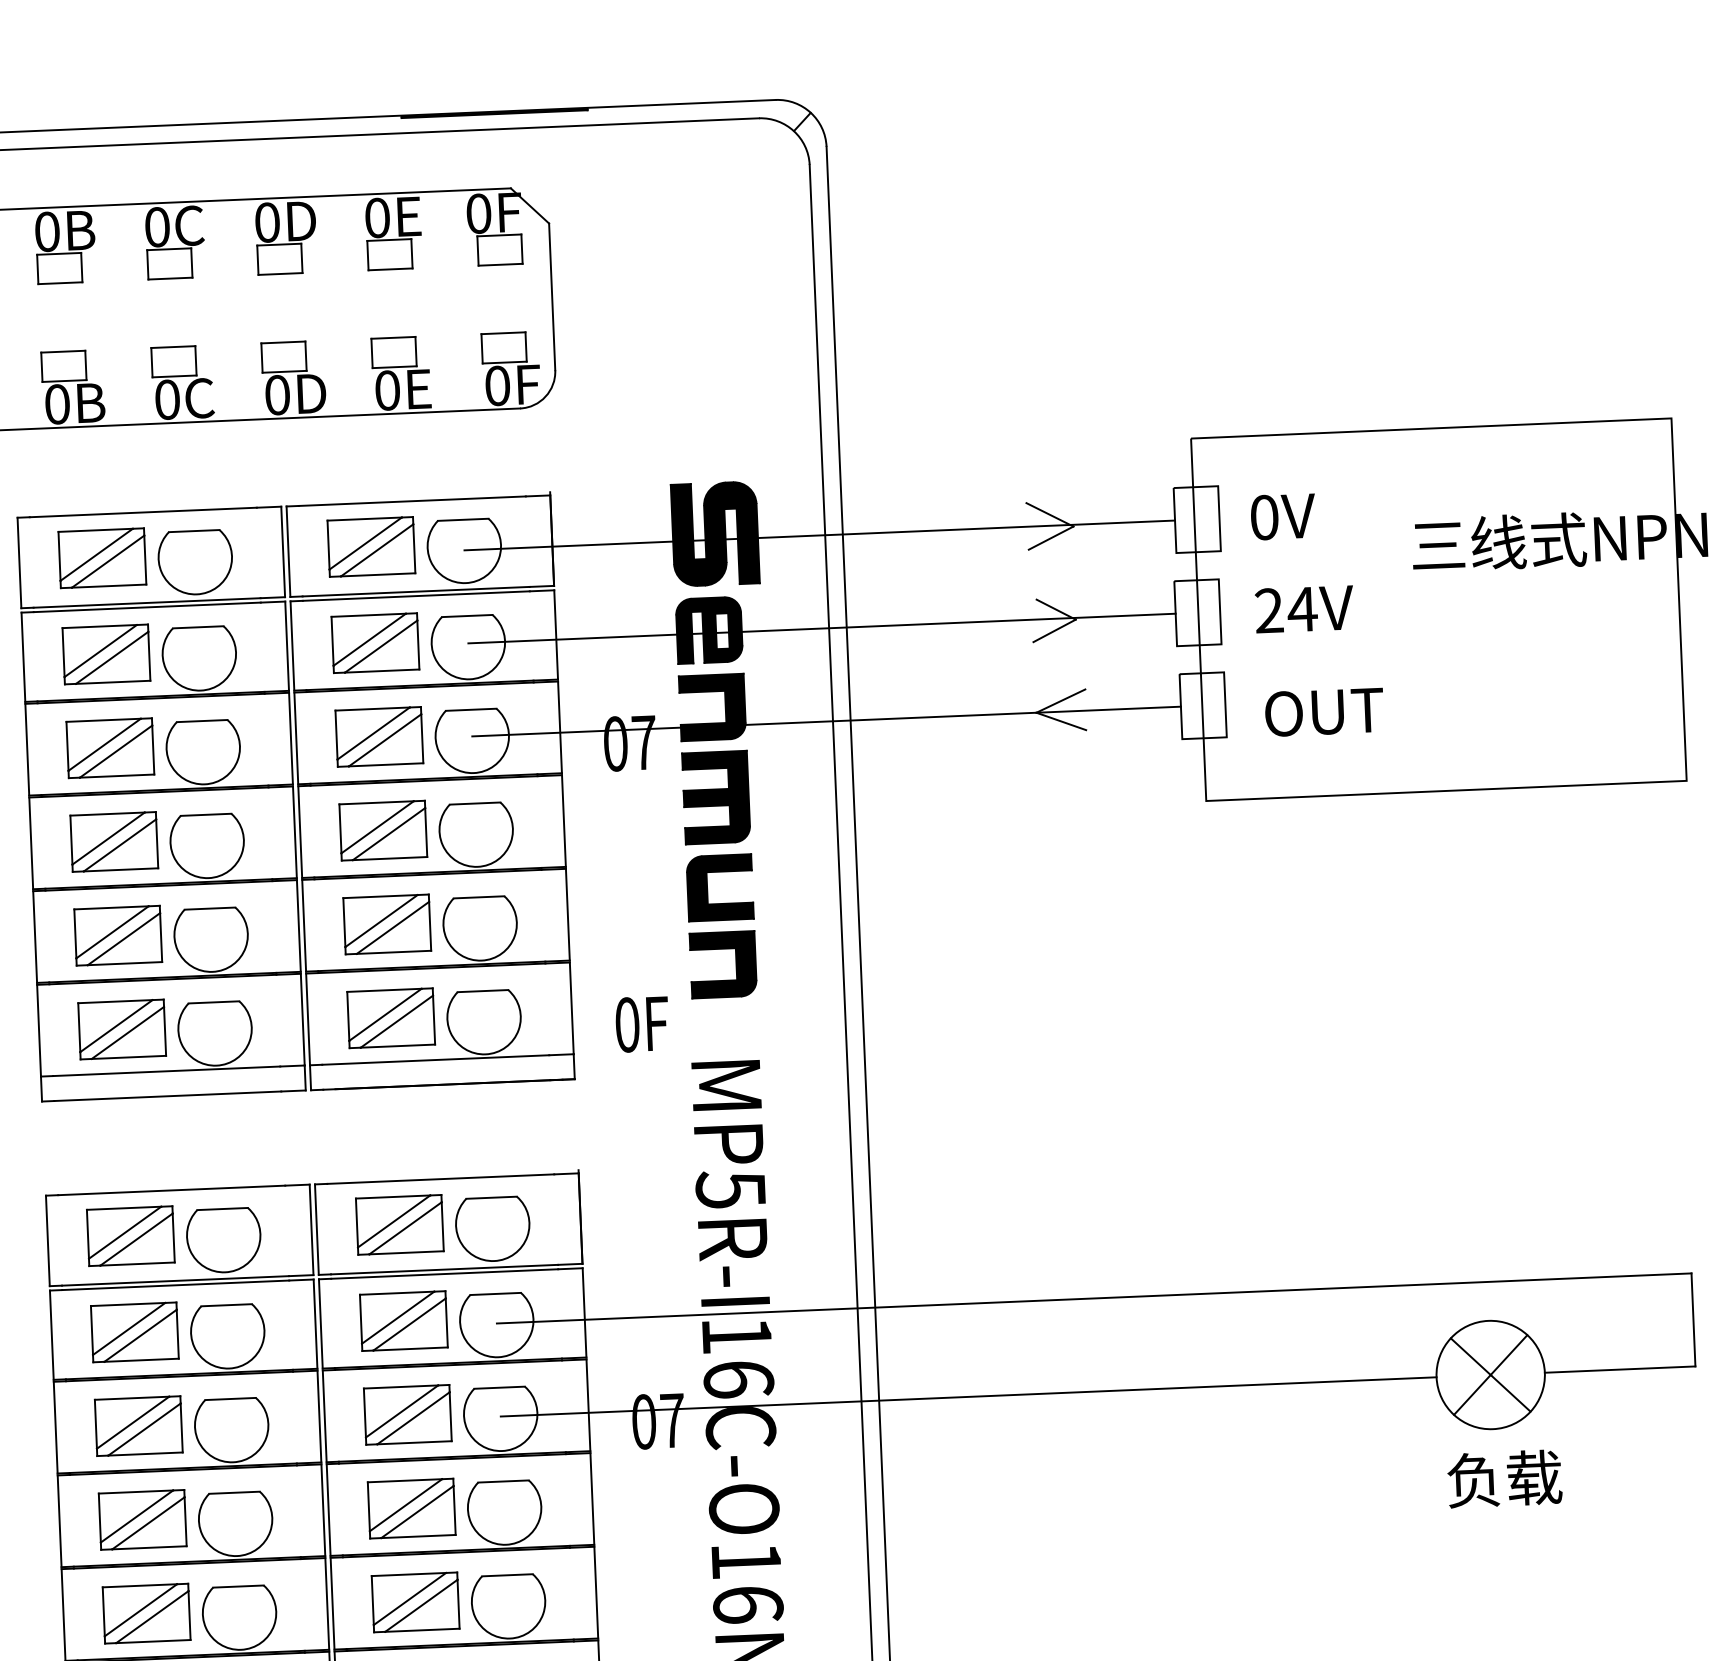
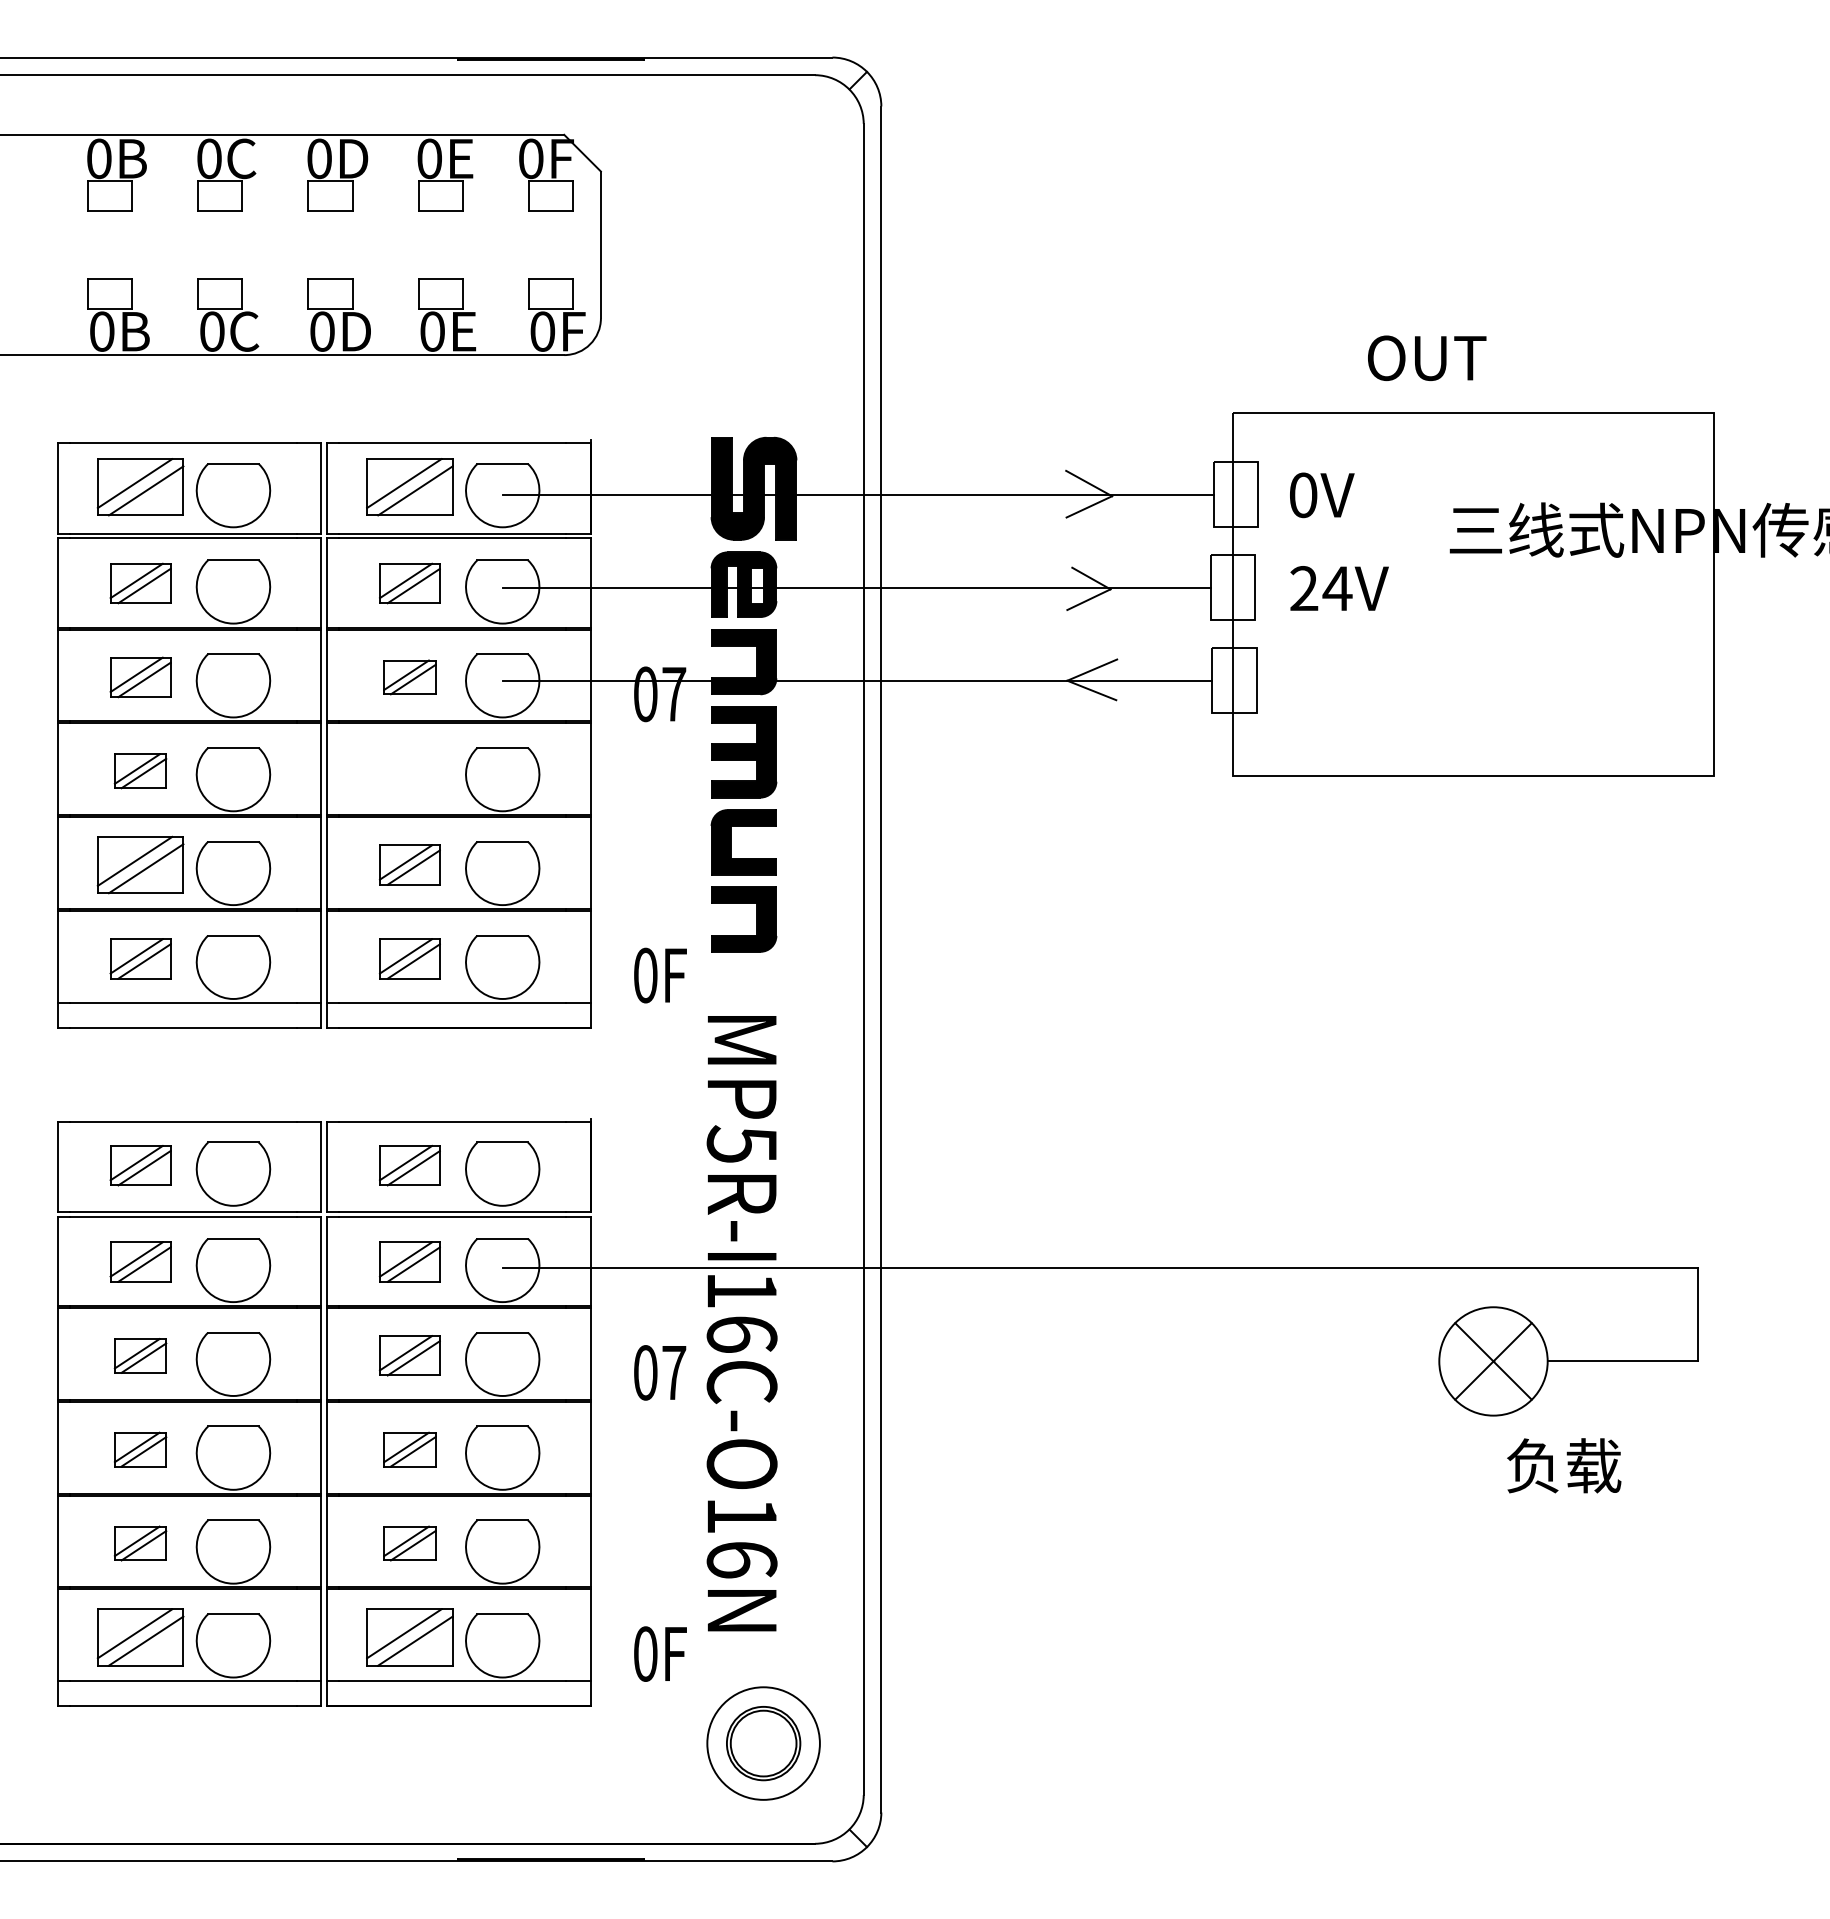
part: (375, 643) -> (409, 583), size x0.7
part: (106, 654) -> (140, 583), size x0.7
text: (1324, 711) -> (1427, 357), moved
part: (379, 737) -> (409, 677), size x0.6
part: (110, 748) -> (140, 677), size x0.7
part: (382, 830) -> (409, 771), removed
part: (114, 842) -> (140, 771), size x0.6
part: (386, 923) -> (409, 864), size x0.7
part: (390, 1017) -> (409, 958), size x0.7
part: (122, 1029) -> (140, 958), size x0.7
part: (399, 1224) -> (409, 1165), size x0.7
part: (130, 1235) -> (140, 1165), size x0.7
part: (403, 1320) -> (409, 1261), size x0.7
part: (134, 1331) -> (140, 1261), size x0.7
line: (968, 1396) -> (970, 1361), removed
part: (407, 1414) -> (409, 1355), size x0.7
part: (138, 1425) -> (140, 1355), size x0.6
text: (1505, 1478) -> (1564, 1465), moved
part: (411, 1508) -> (409, 1449), size x0.6
part: (142, 1519) -> (140, 1449), size x0.6
part: (415, 1602) -> (409, 1543), size x0.6
part: (146, 1613) -> (140, 1543), size x0.6

